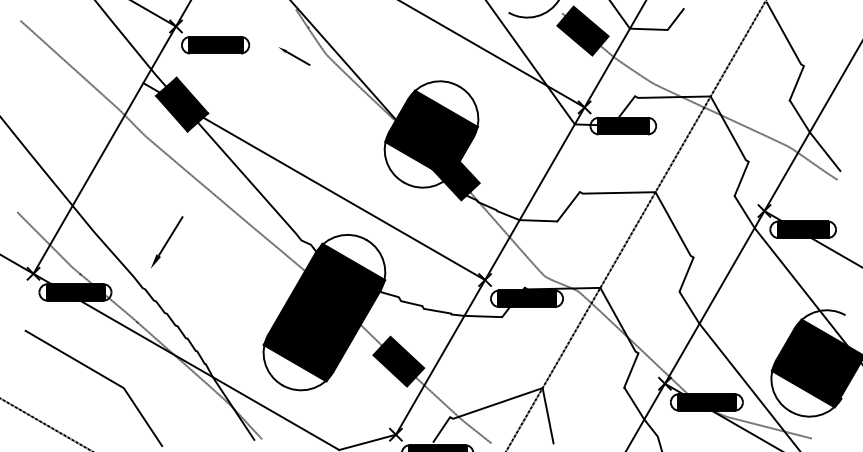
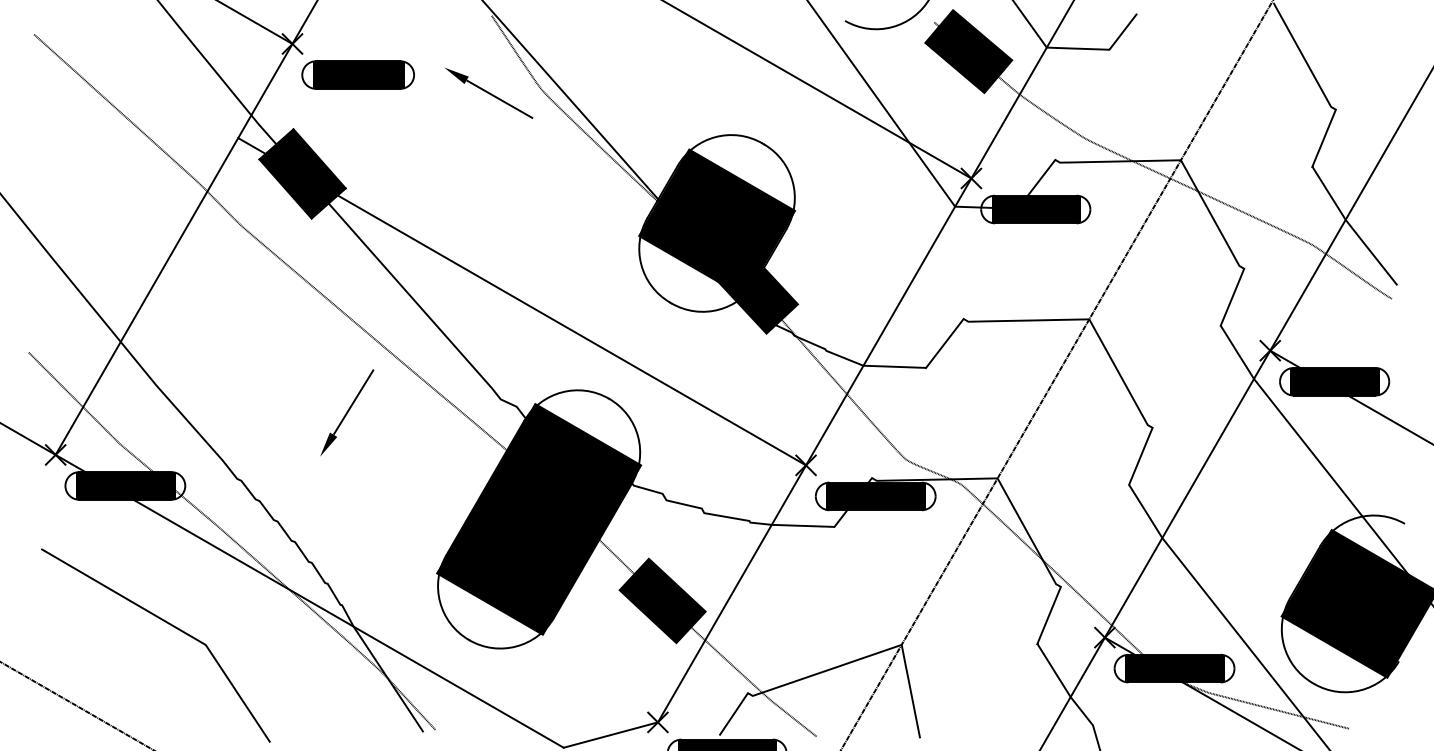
part: (294, 56) -> (489, 93), size x1.67
part: (167, 241) -> (348, 411), moved

